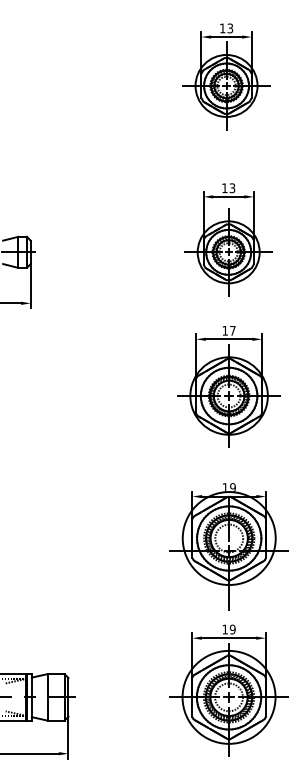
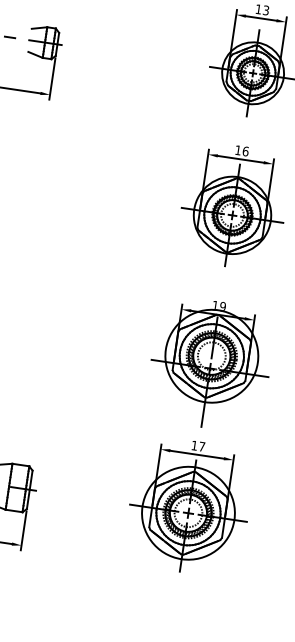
text: (232, 330) -> (245, 151), 17 -> 16
text: (232, 629) -> (201, 446), 19 -> 17

